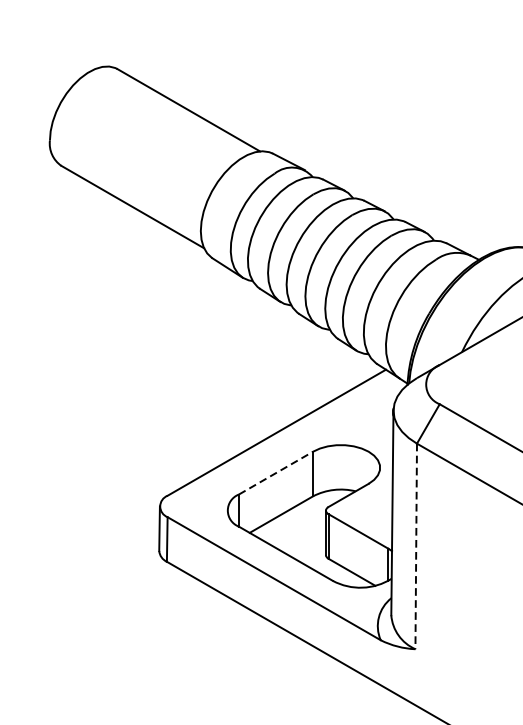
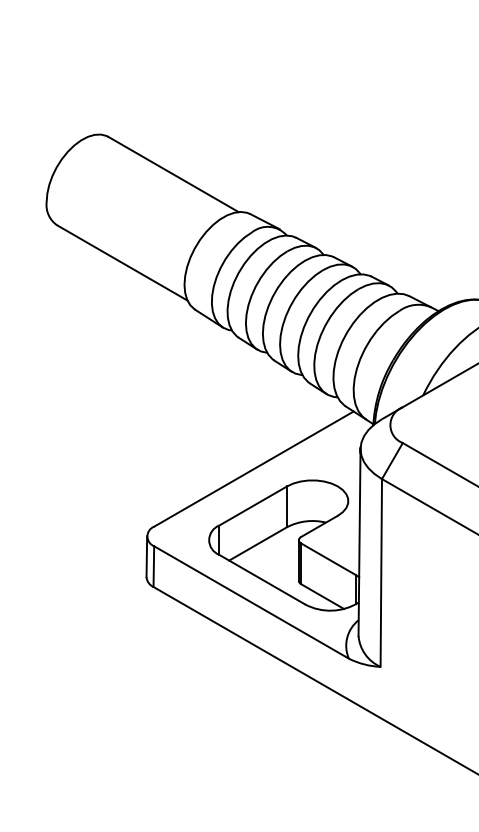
line: (276, 472) -> (253, 505), dashed -> solid
line: (416, 545) -> (381, 572), dashed -> solid

